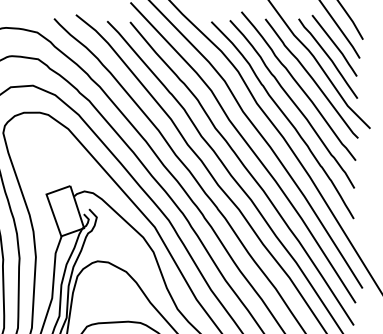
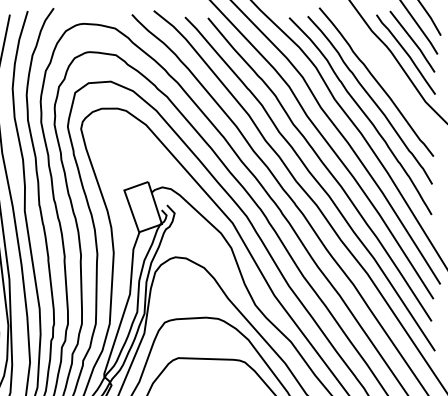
curve: (311, 78) -> (389, 74), removed

